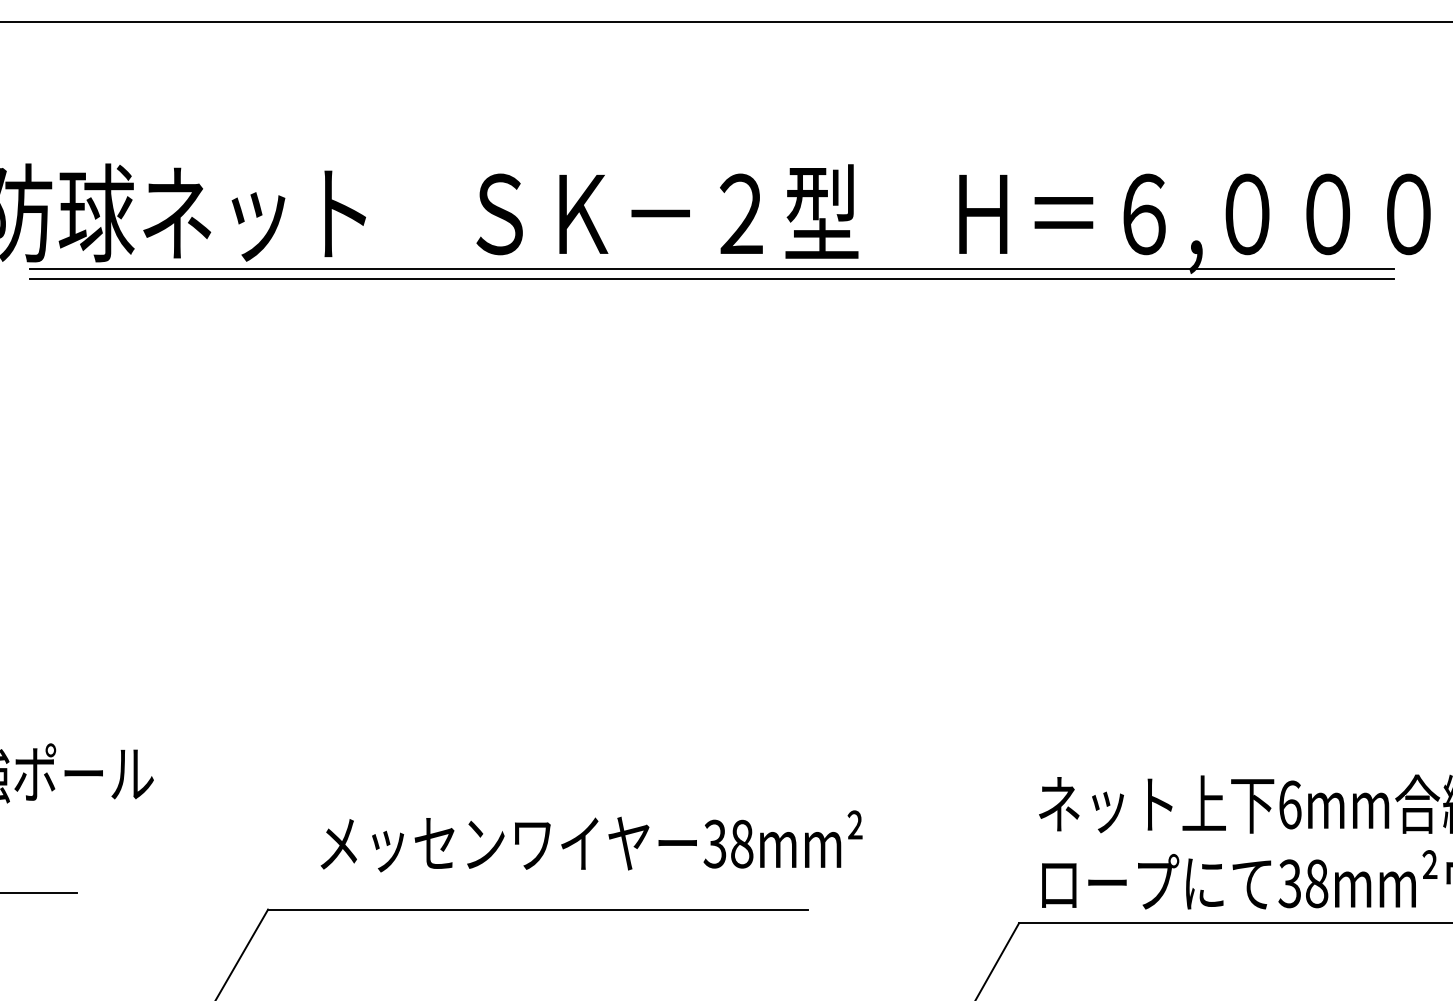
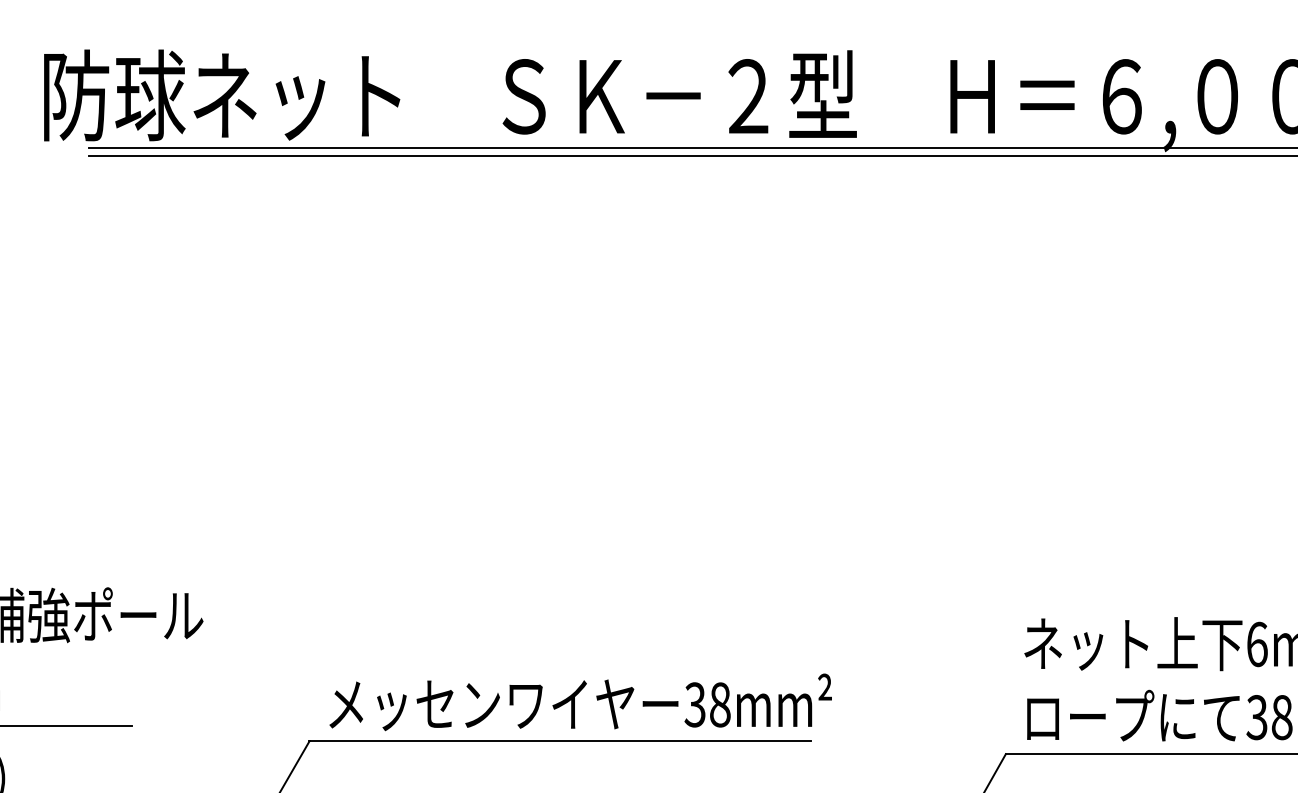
text: (591, 841) -> (580, 702), moved

